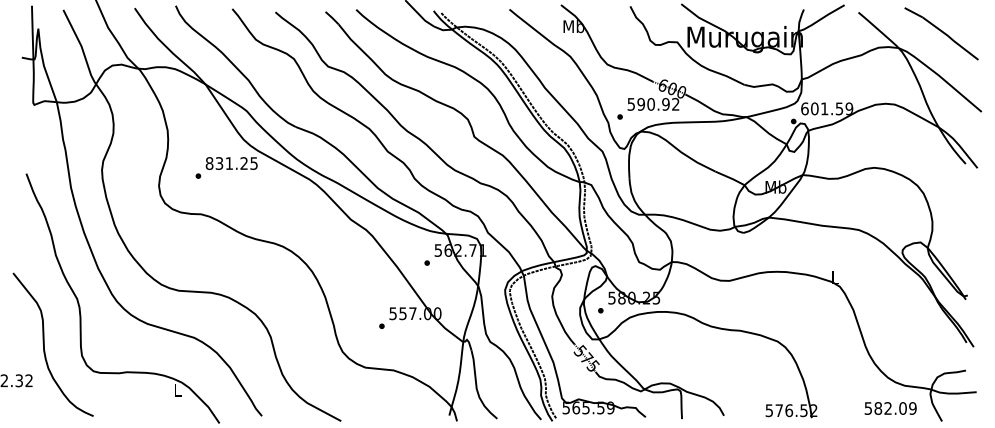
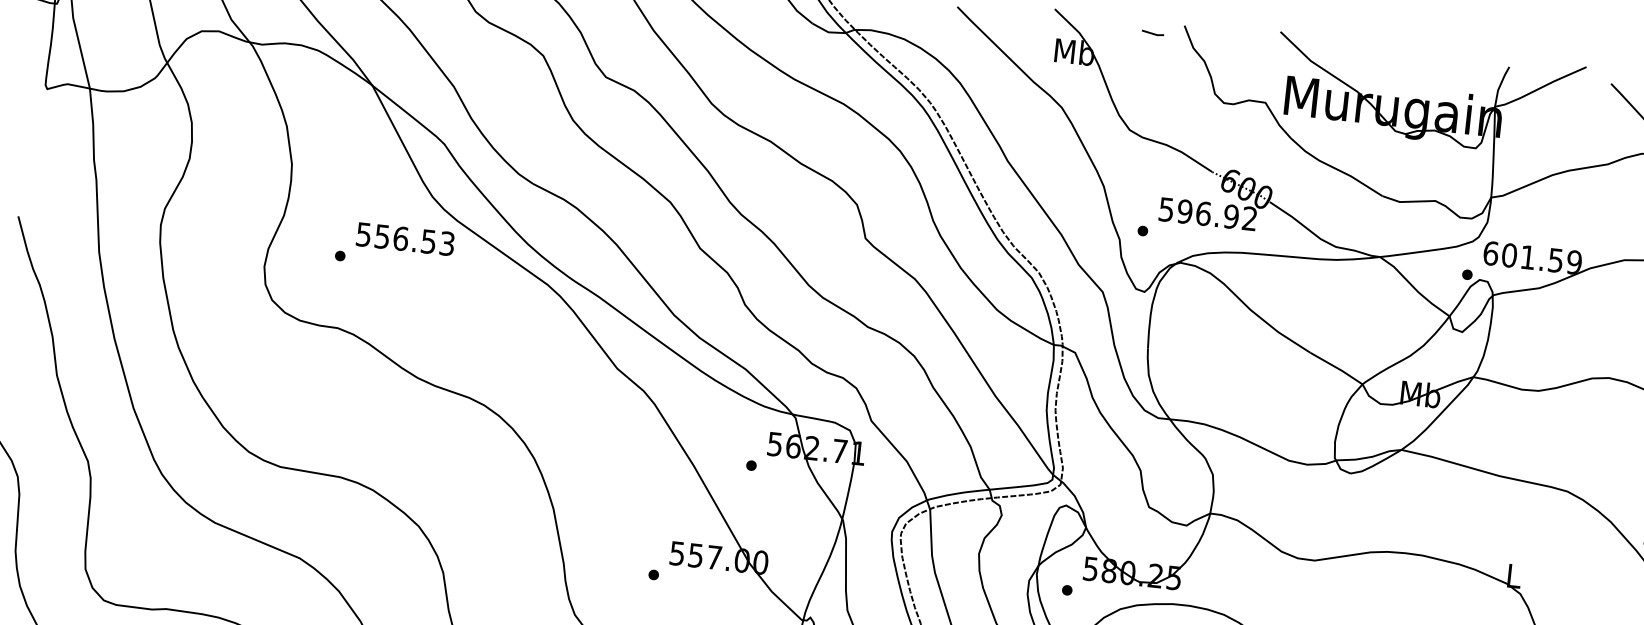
line: (613, 11) -> (1151, 31), added
text: (651, 104) -> (1204, 214), 590.92 -> 596.92
text: (231, 163) -> (404, 239), 831.25 -> 556.53

